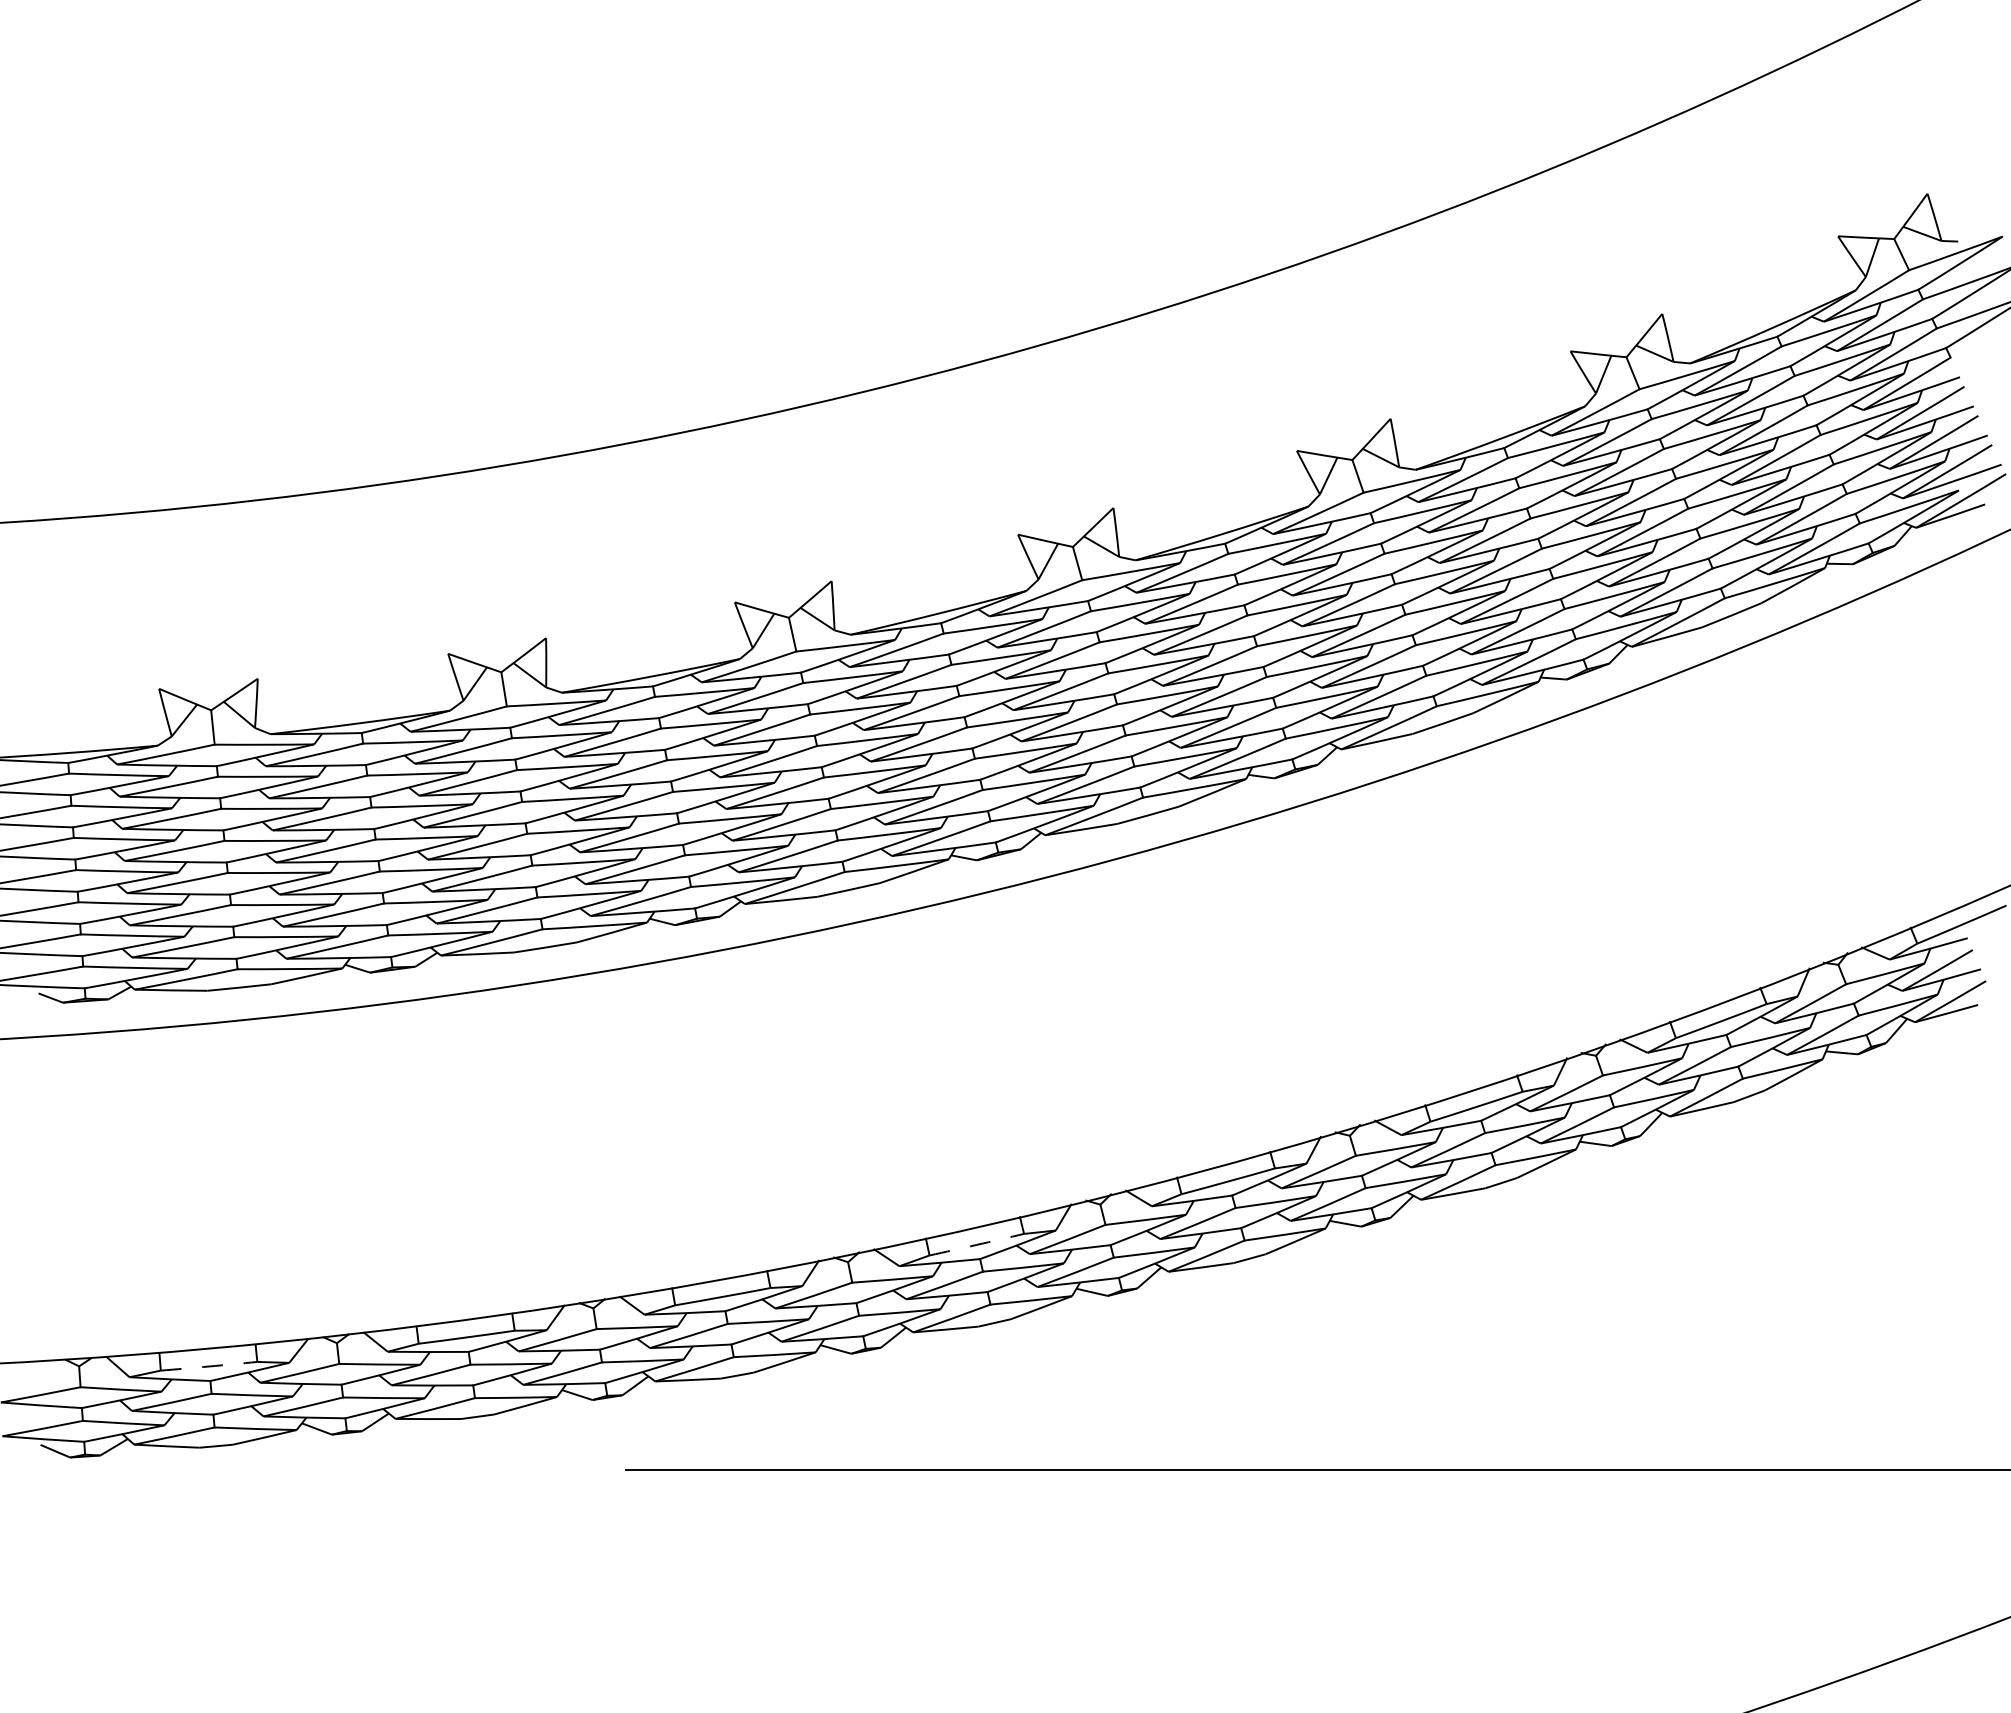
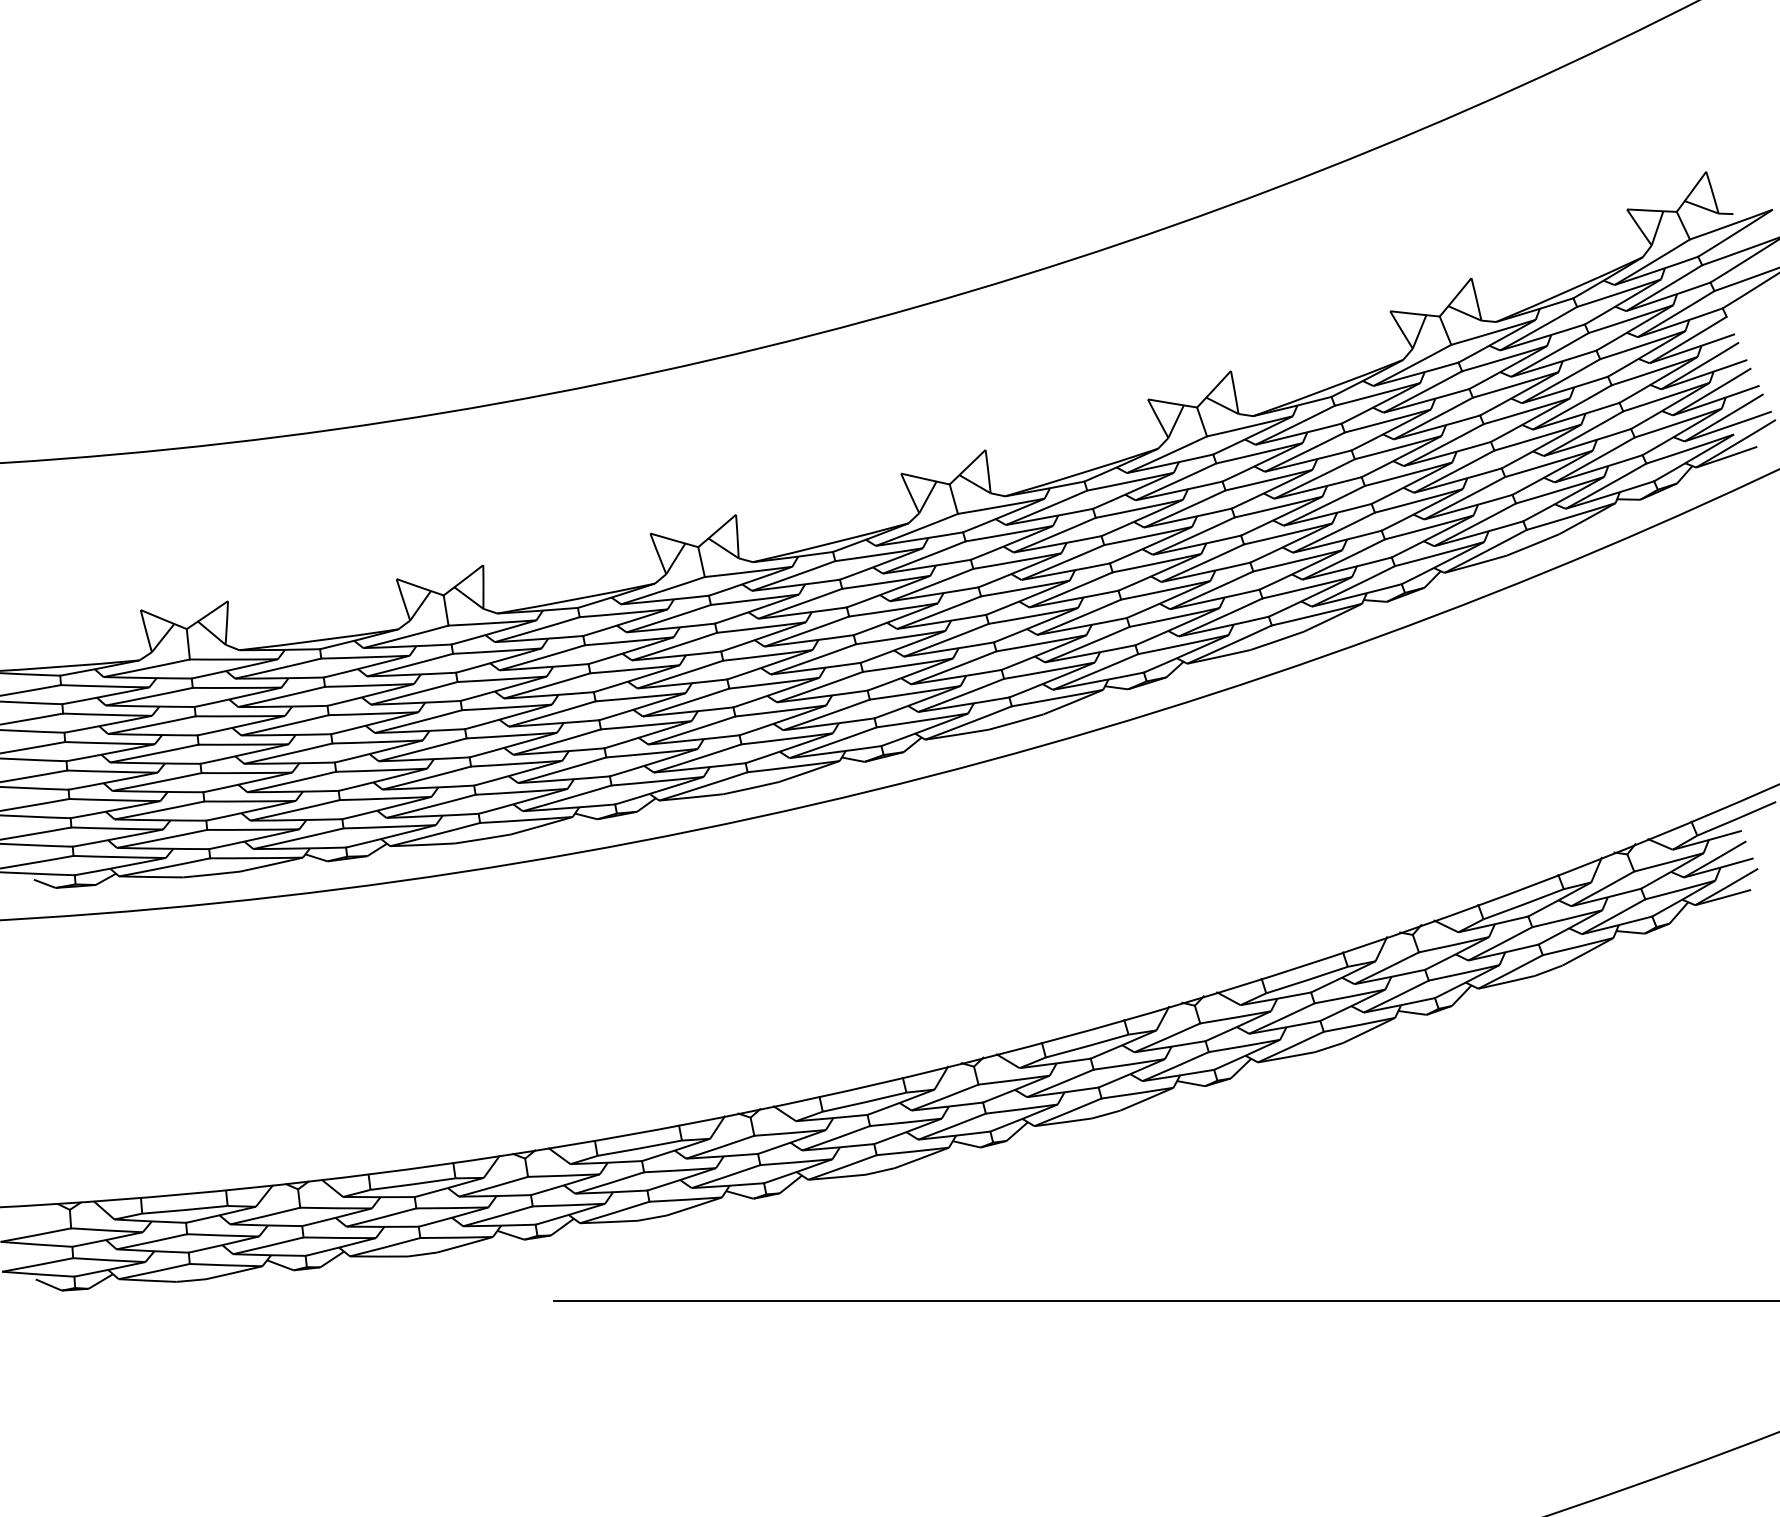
arc: (976, 1244) -> (864, 1101), dashed -> solid
arc: (209, 1366) -> (185, 1210), dashed -> solid

